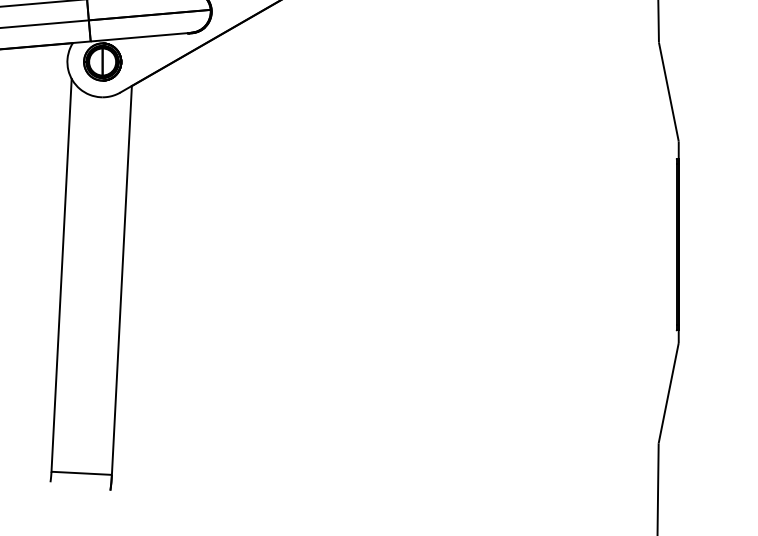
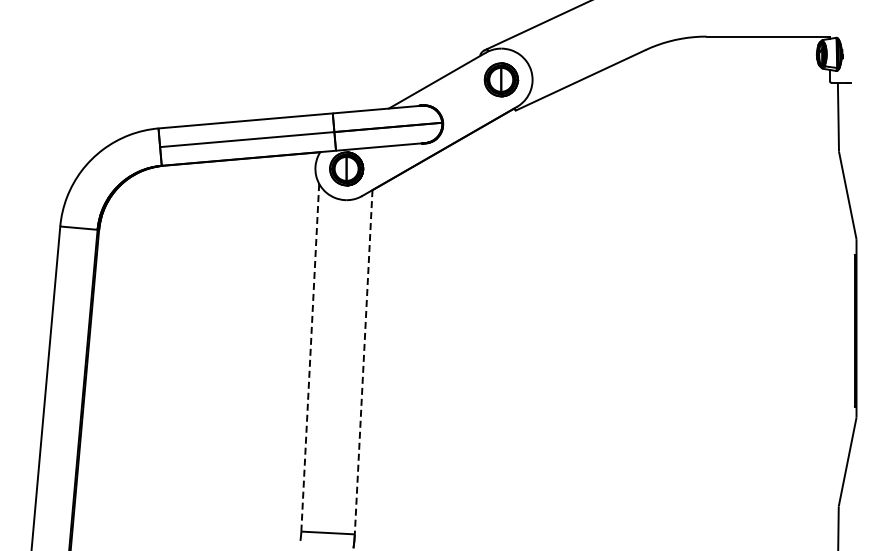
line: (61, 275) -> (310, 357), solid -> dashed
line: (121, 280) -> (363, 362), solid -> dashed

